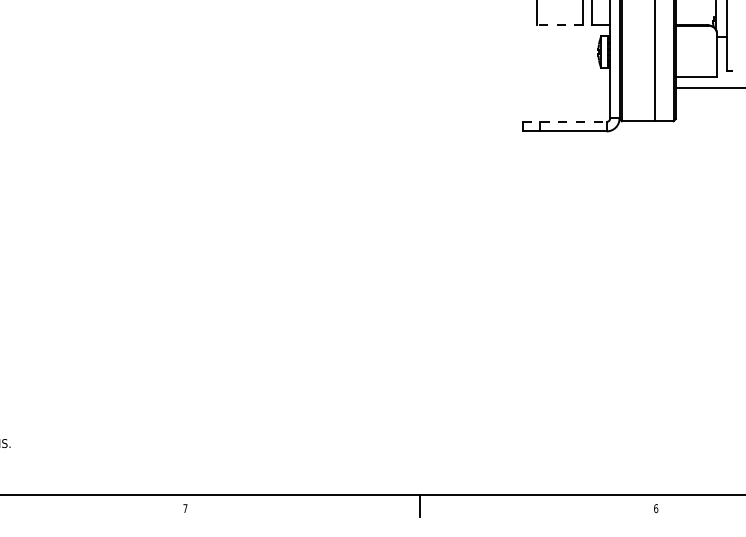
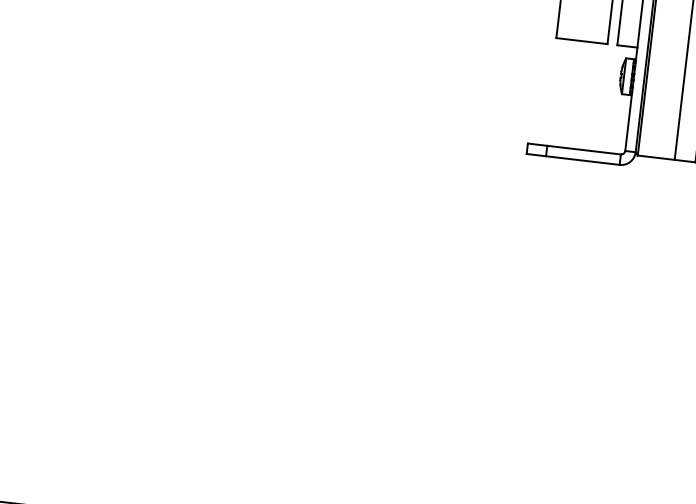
line: (559, 25) -> (581, 41), dashed -> solid
line: (564, 122) -> (573, 149), dashed -> solid

